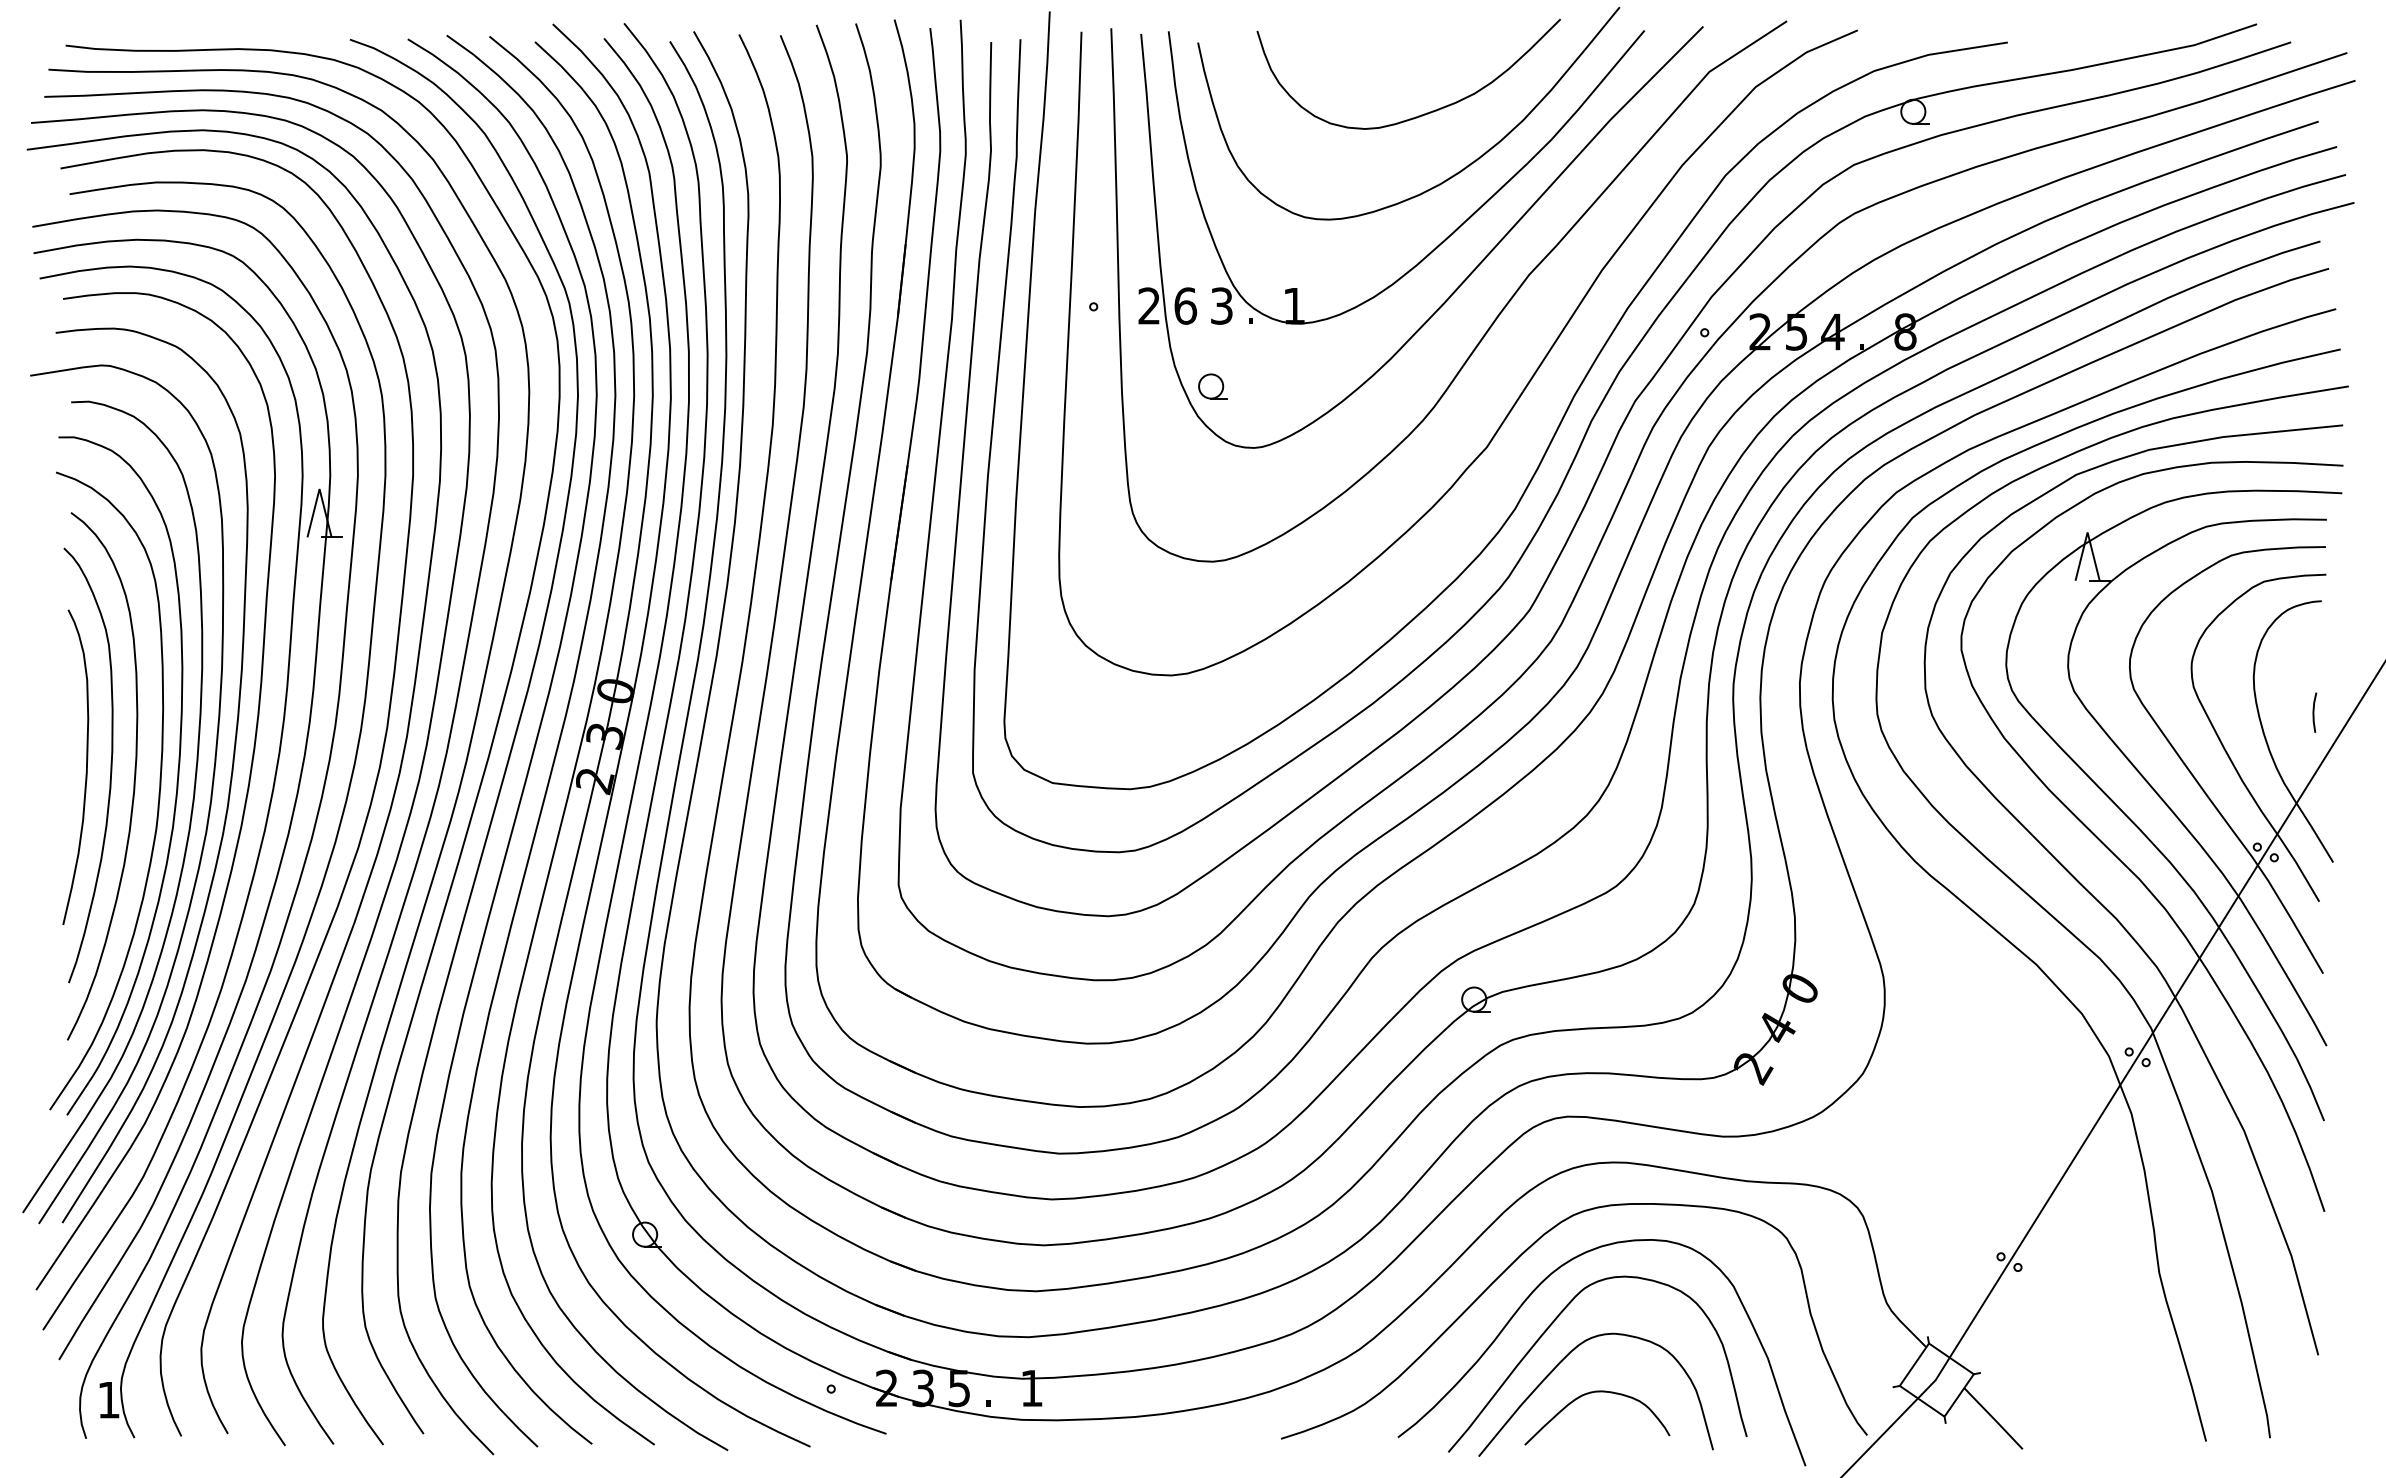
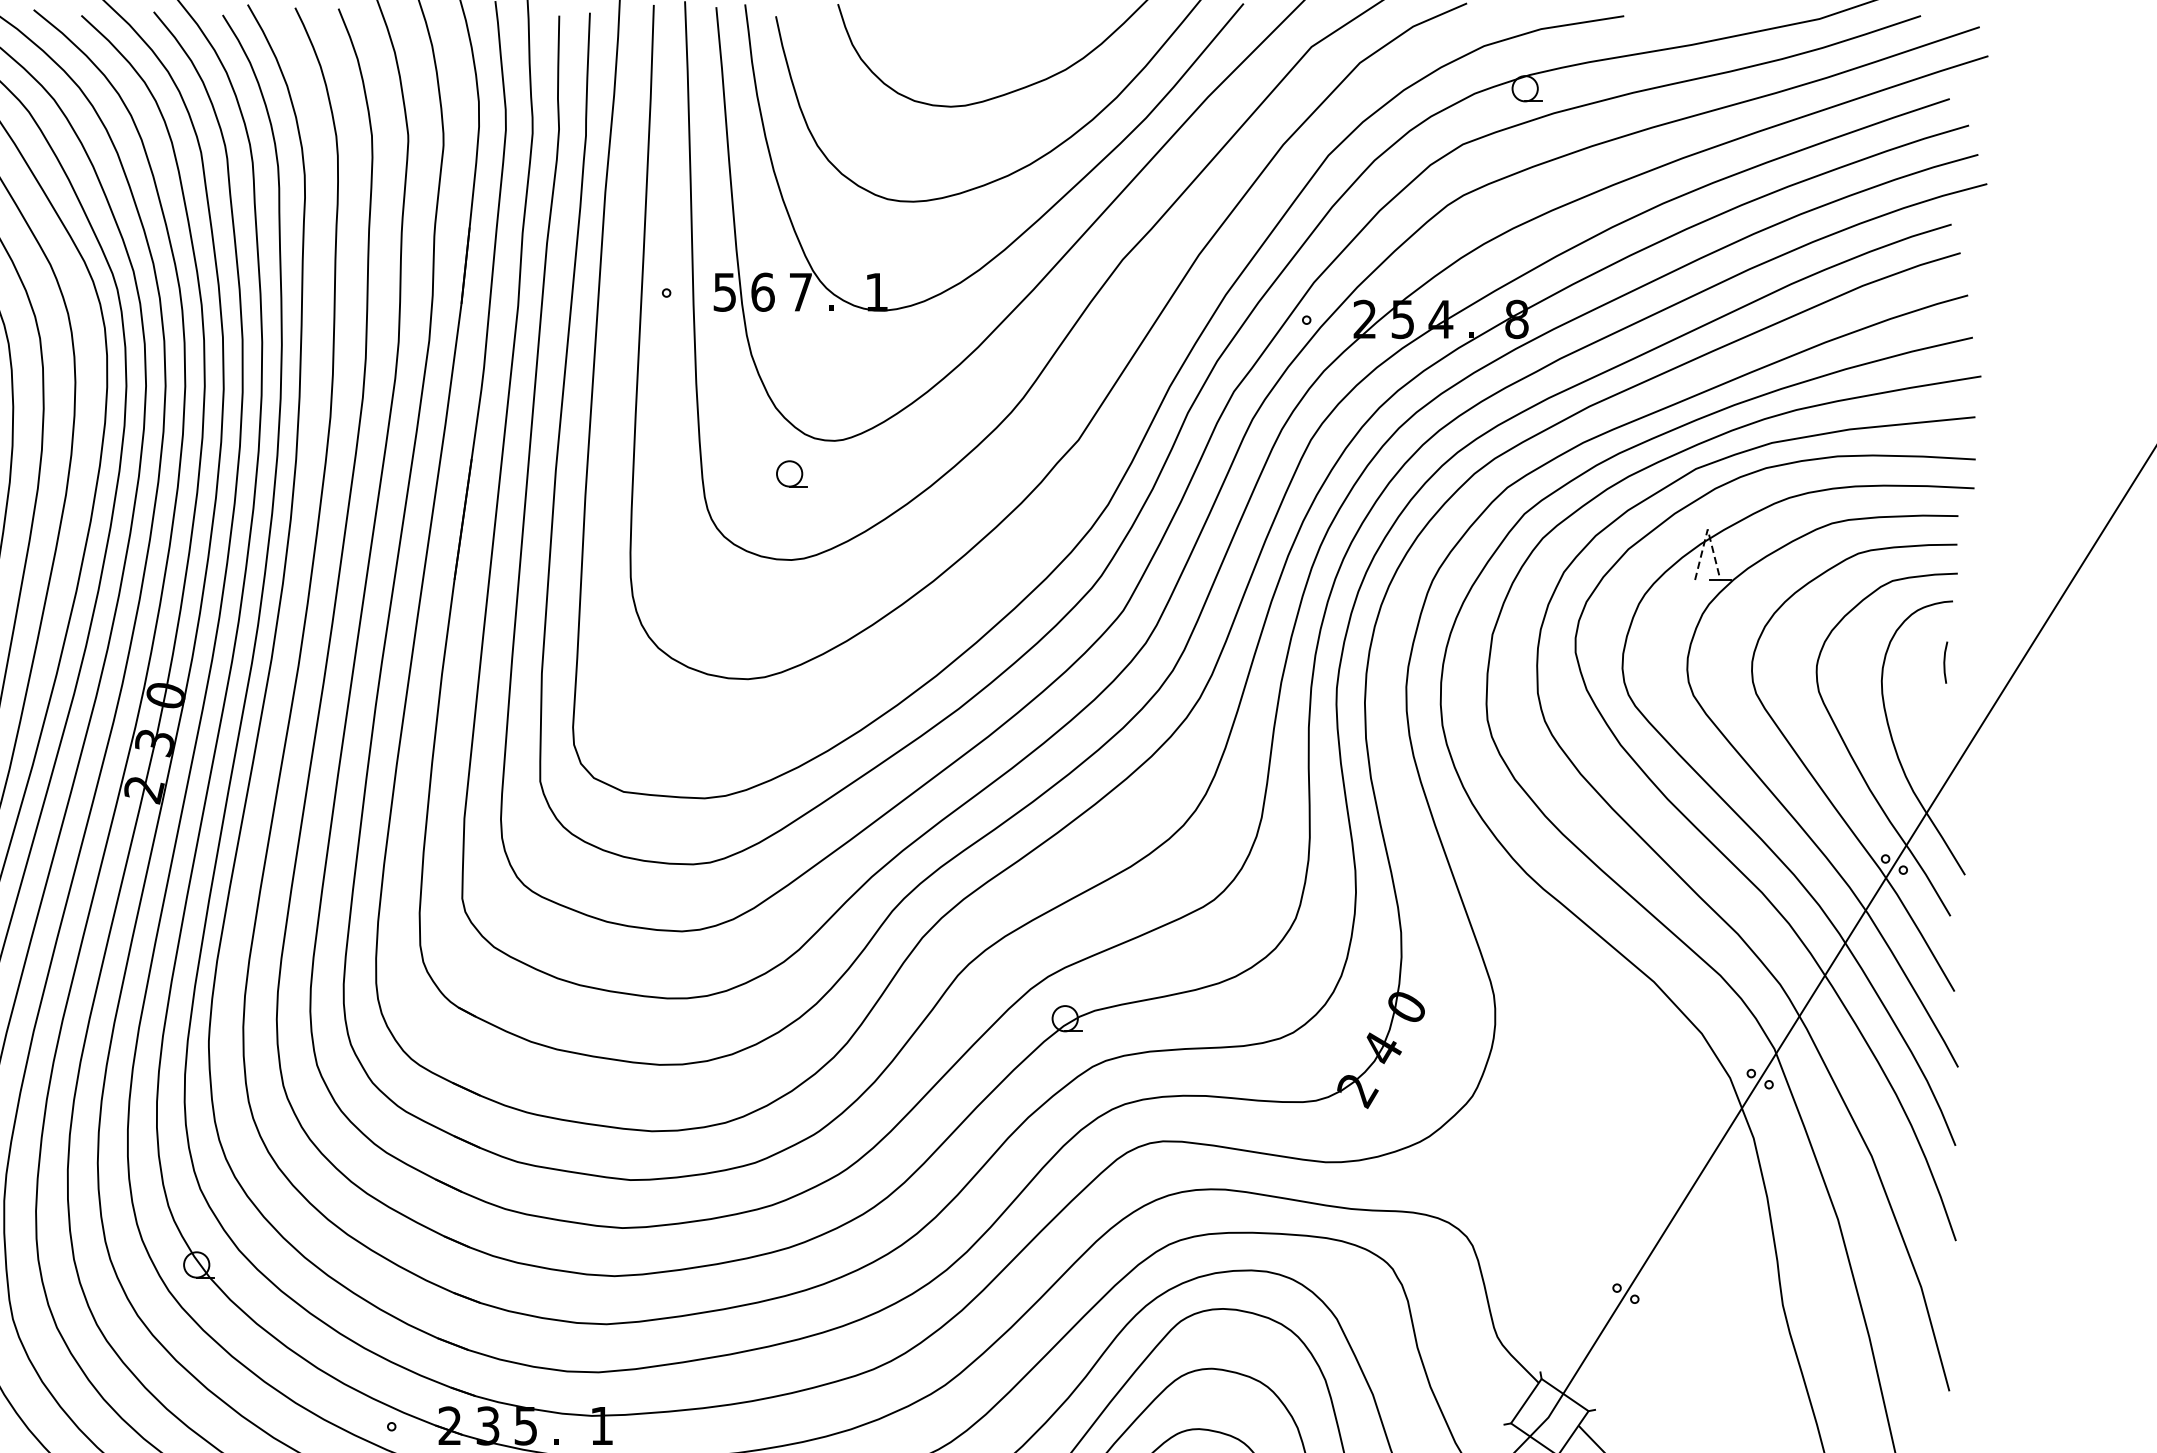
text: (1148, 305) -> (724, 291), 2 -> 5
text: (1221, 305) -> (800, 291), 3 -> 7
part: (1212, 386) -> (791, 473), moved
line: (2087, 532) -> (1707, 529), solid -> dashed
line: (2314, 712) -> (1945, 662), moved

